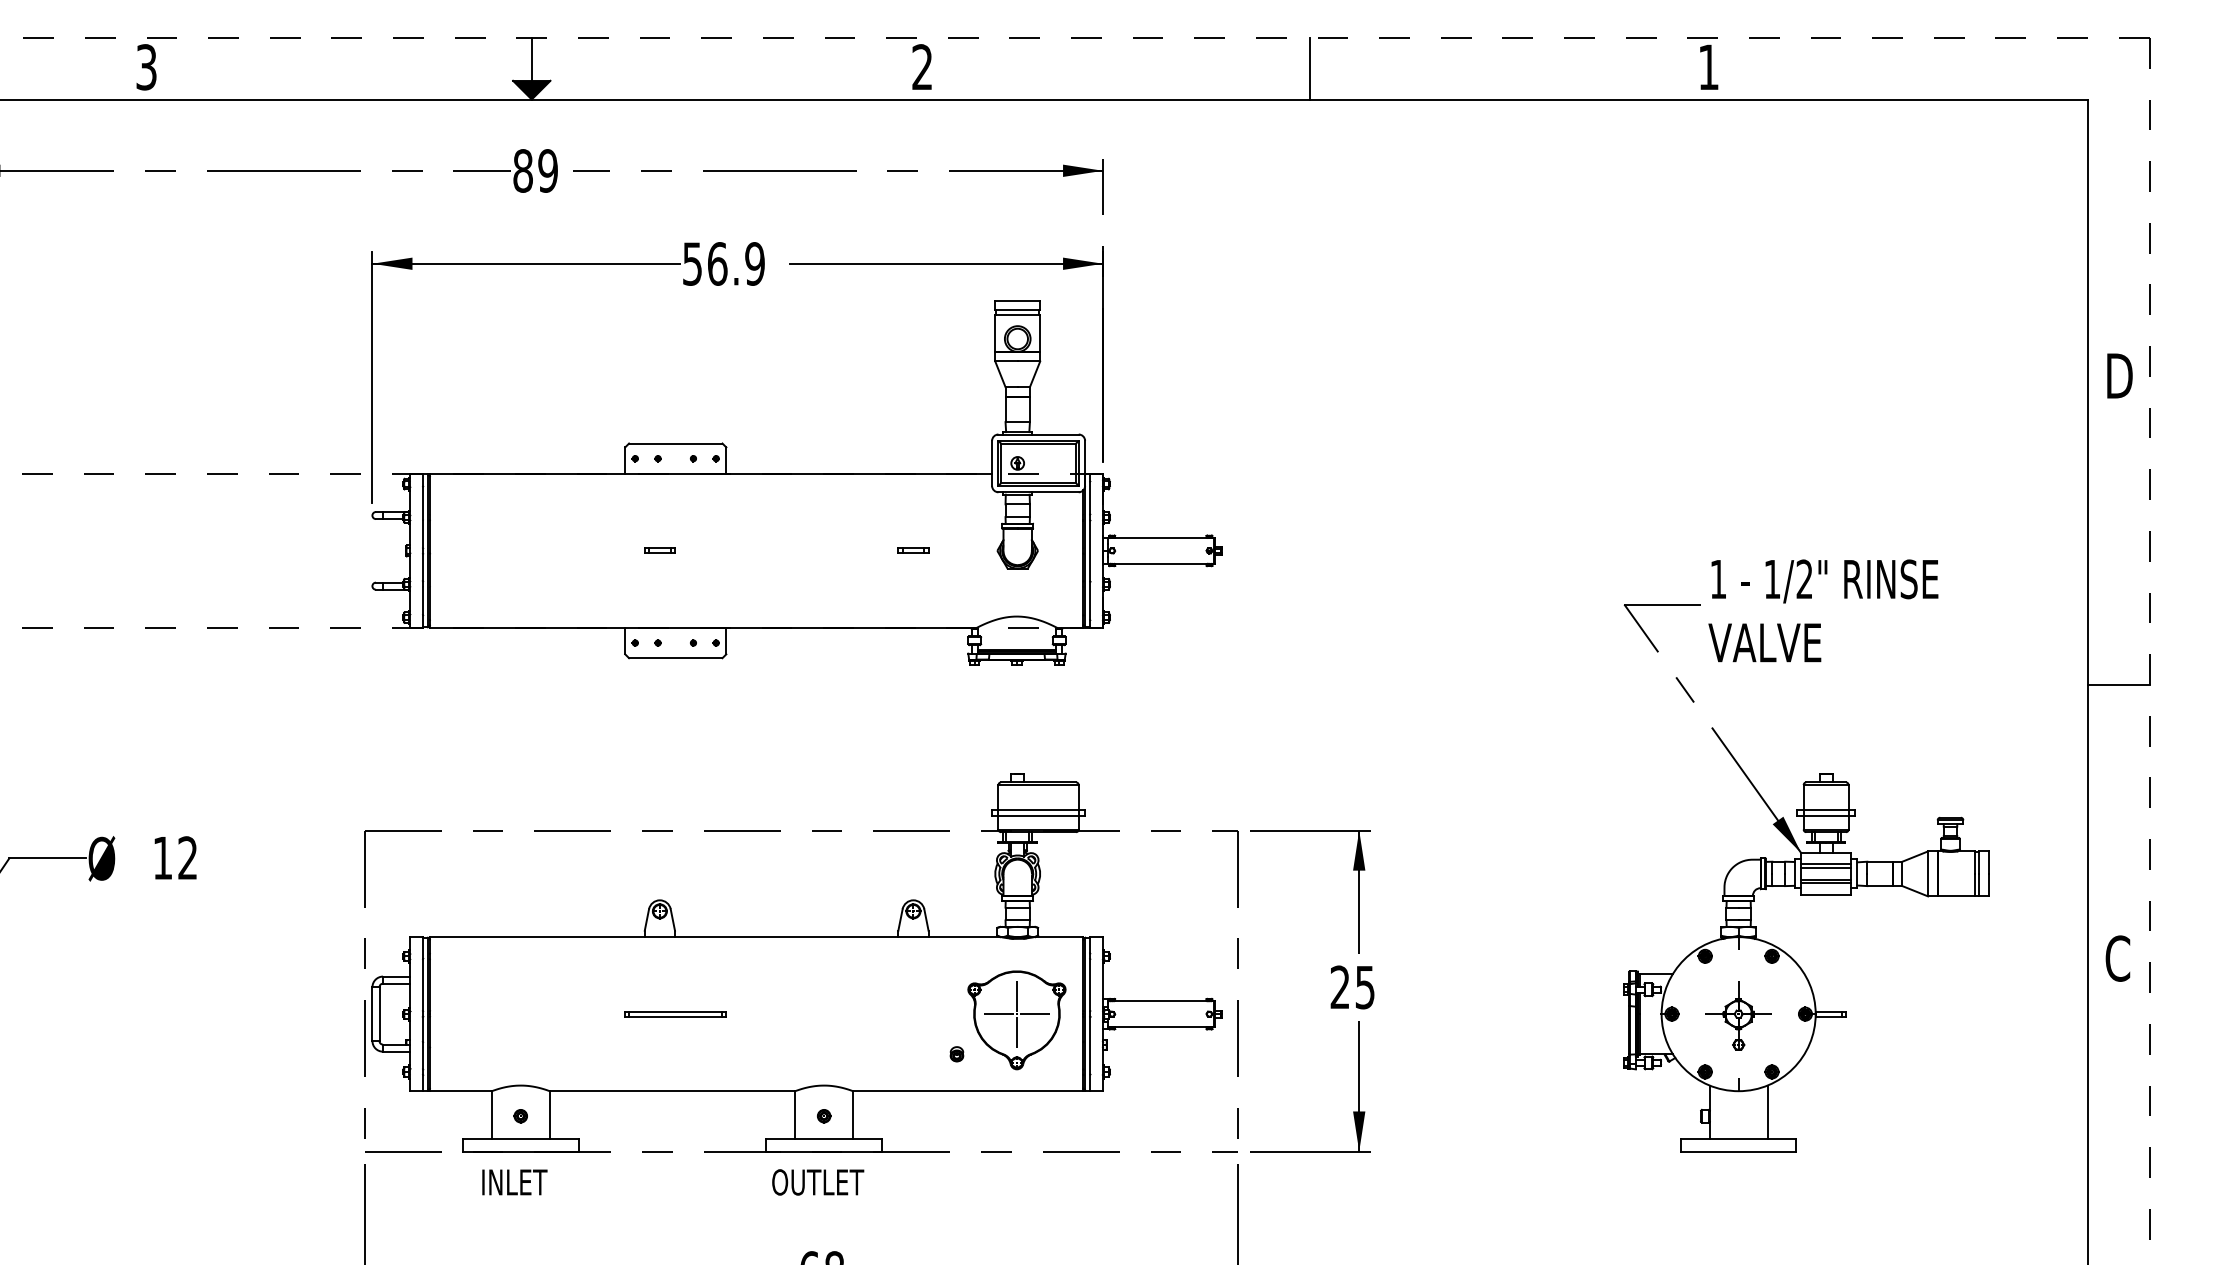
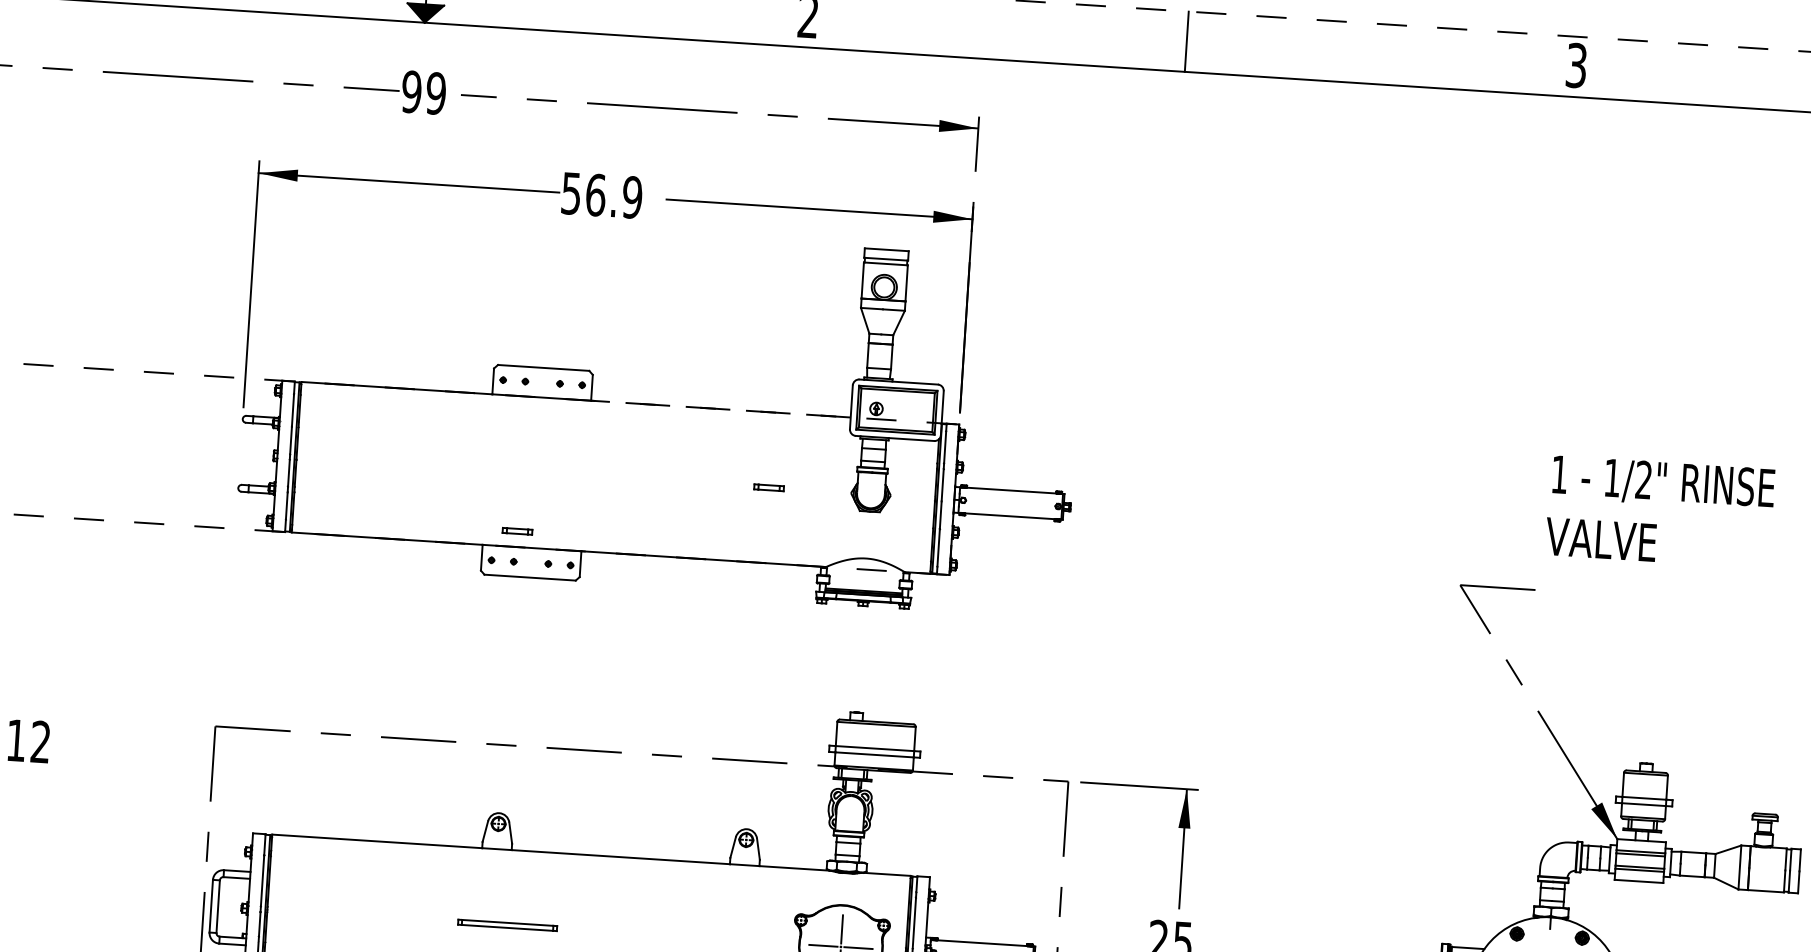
text: (1708, 67) -> (1576, 65), 1 -> 3
text: (522, 170) -> (411, 91), 89 -> 99
line: (859, 473) -> (721, 408), solid -> dashed
part: (659, 550) -> (517, 530), moved
text: (1823, 610) -> (1660, 511), moved

